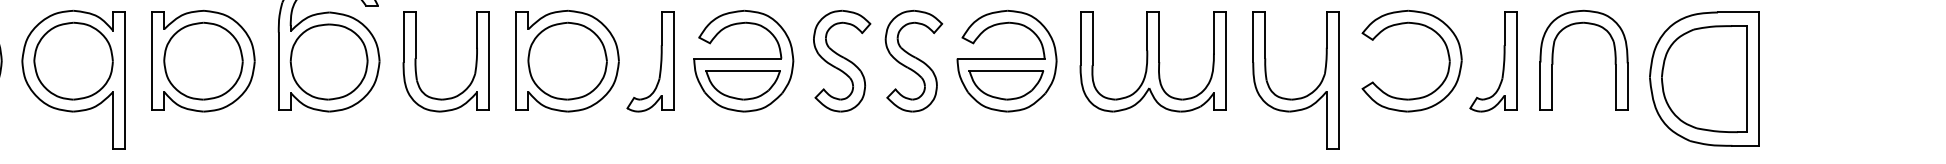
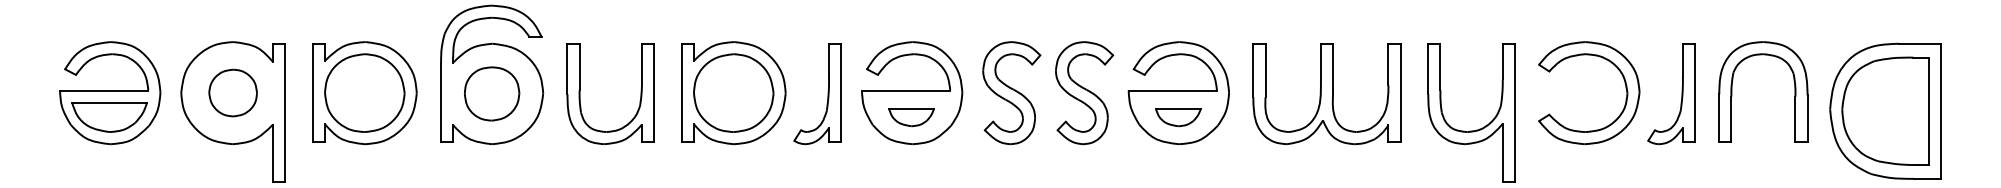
part: (72, 60) -> (232, 92), size x0.6
part: (328, 61) -> (491, 93), size x0.7
part: (743, 85) -> (911, 117), size x0.6
part: (1006, 85) -> (1178, 117), size x0.6

